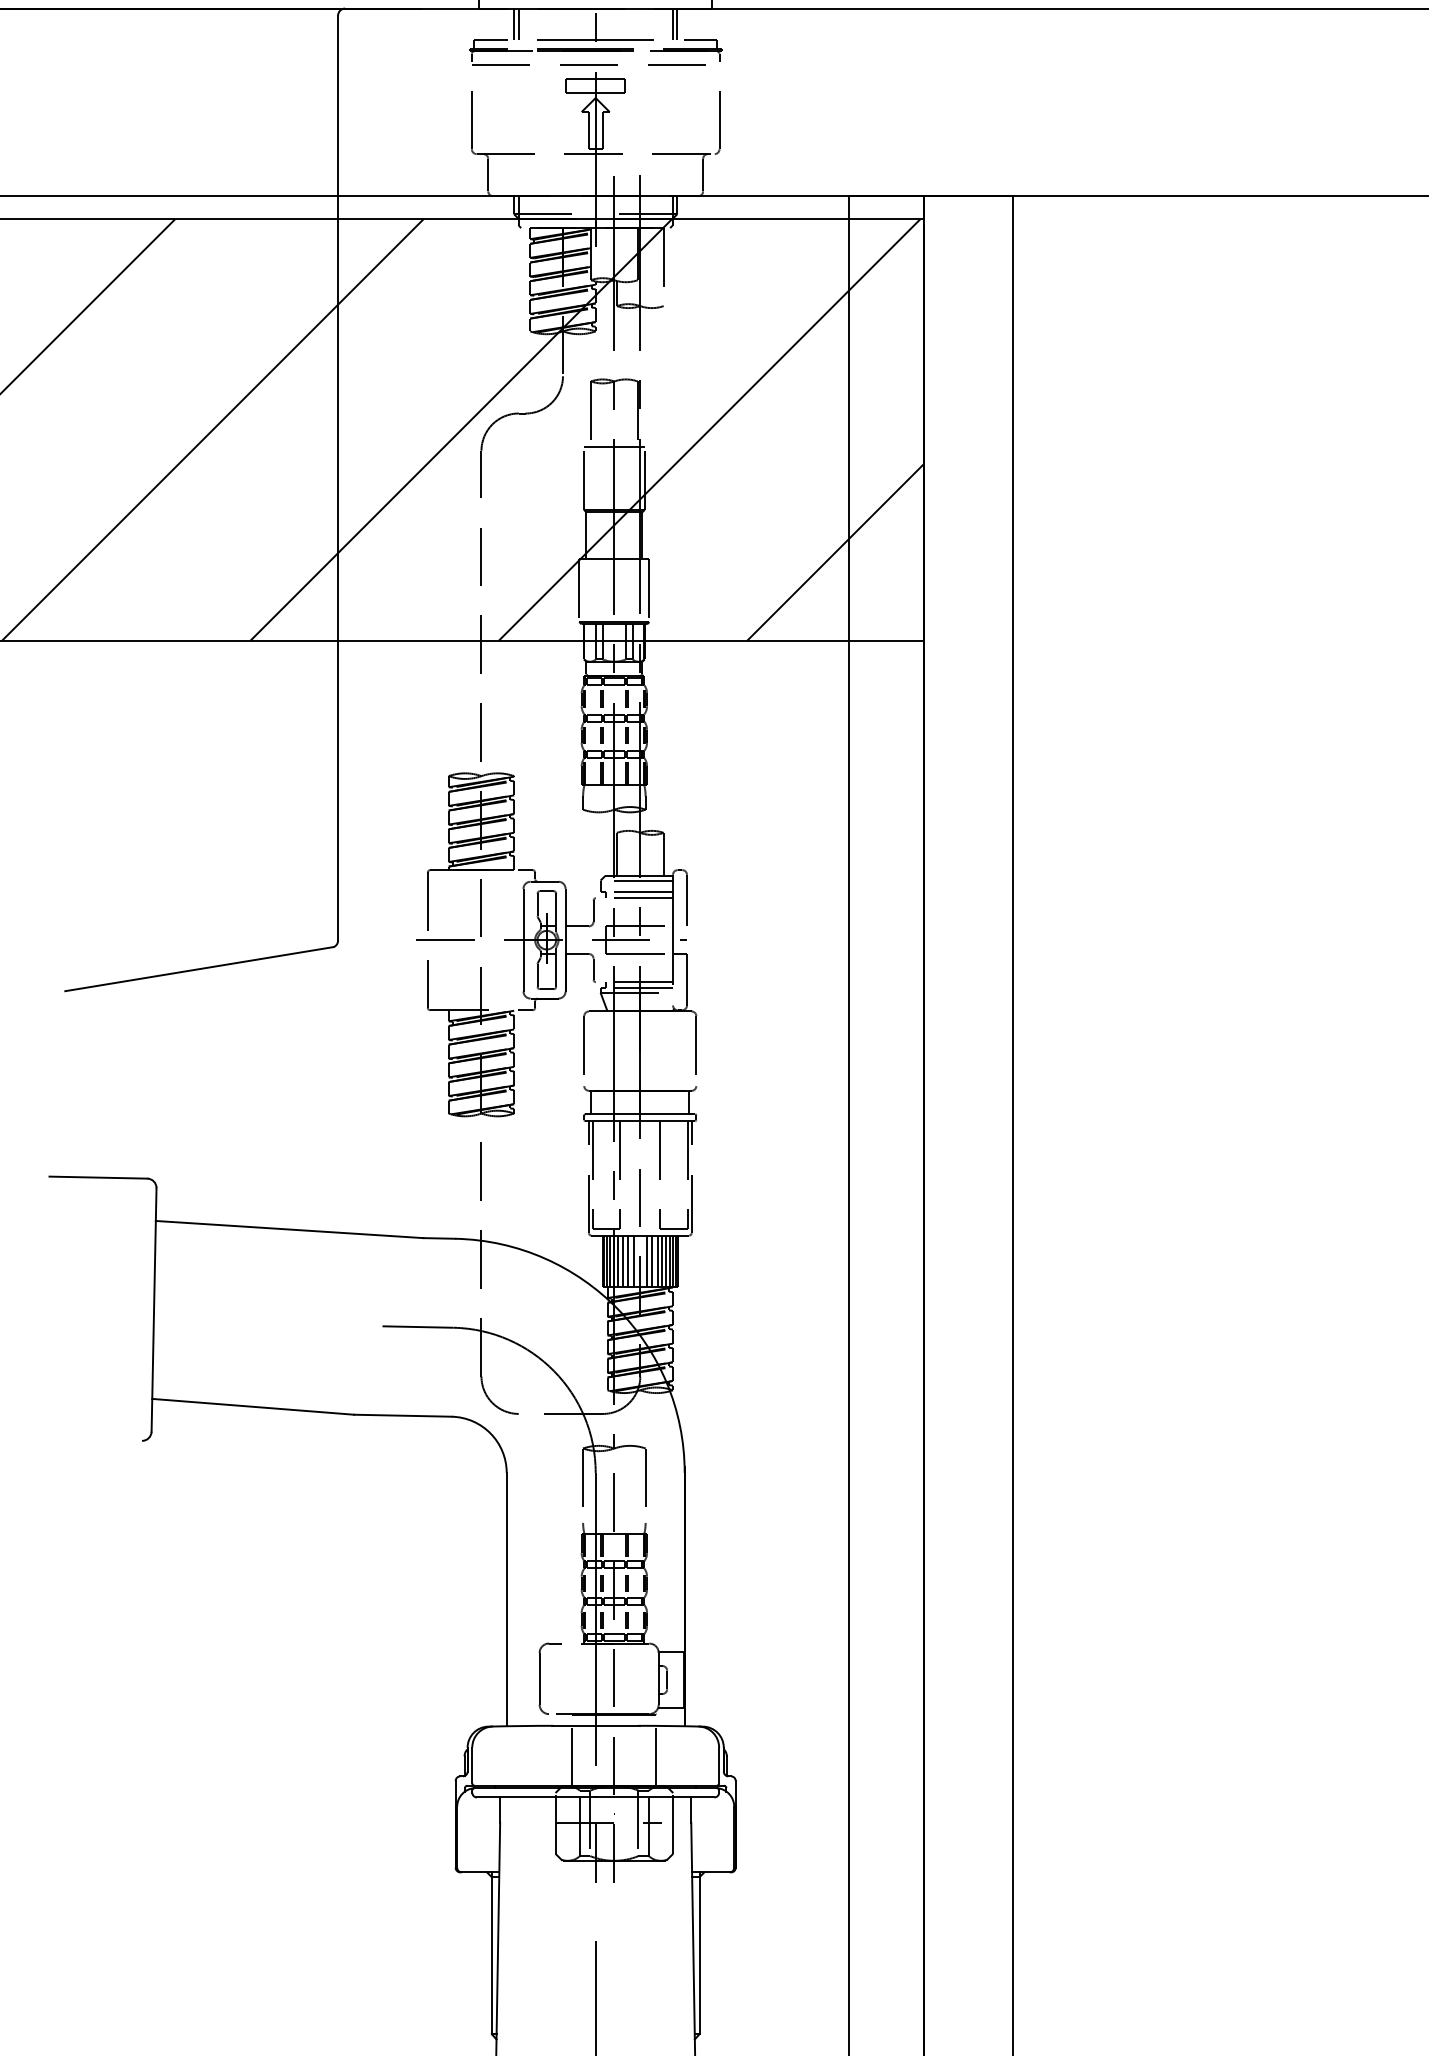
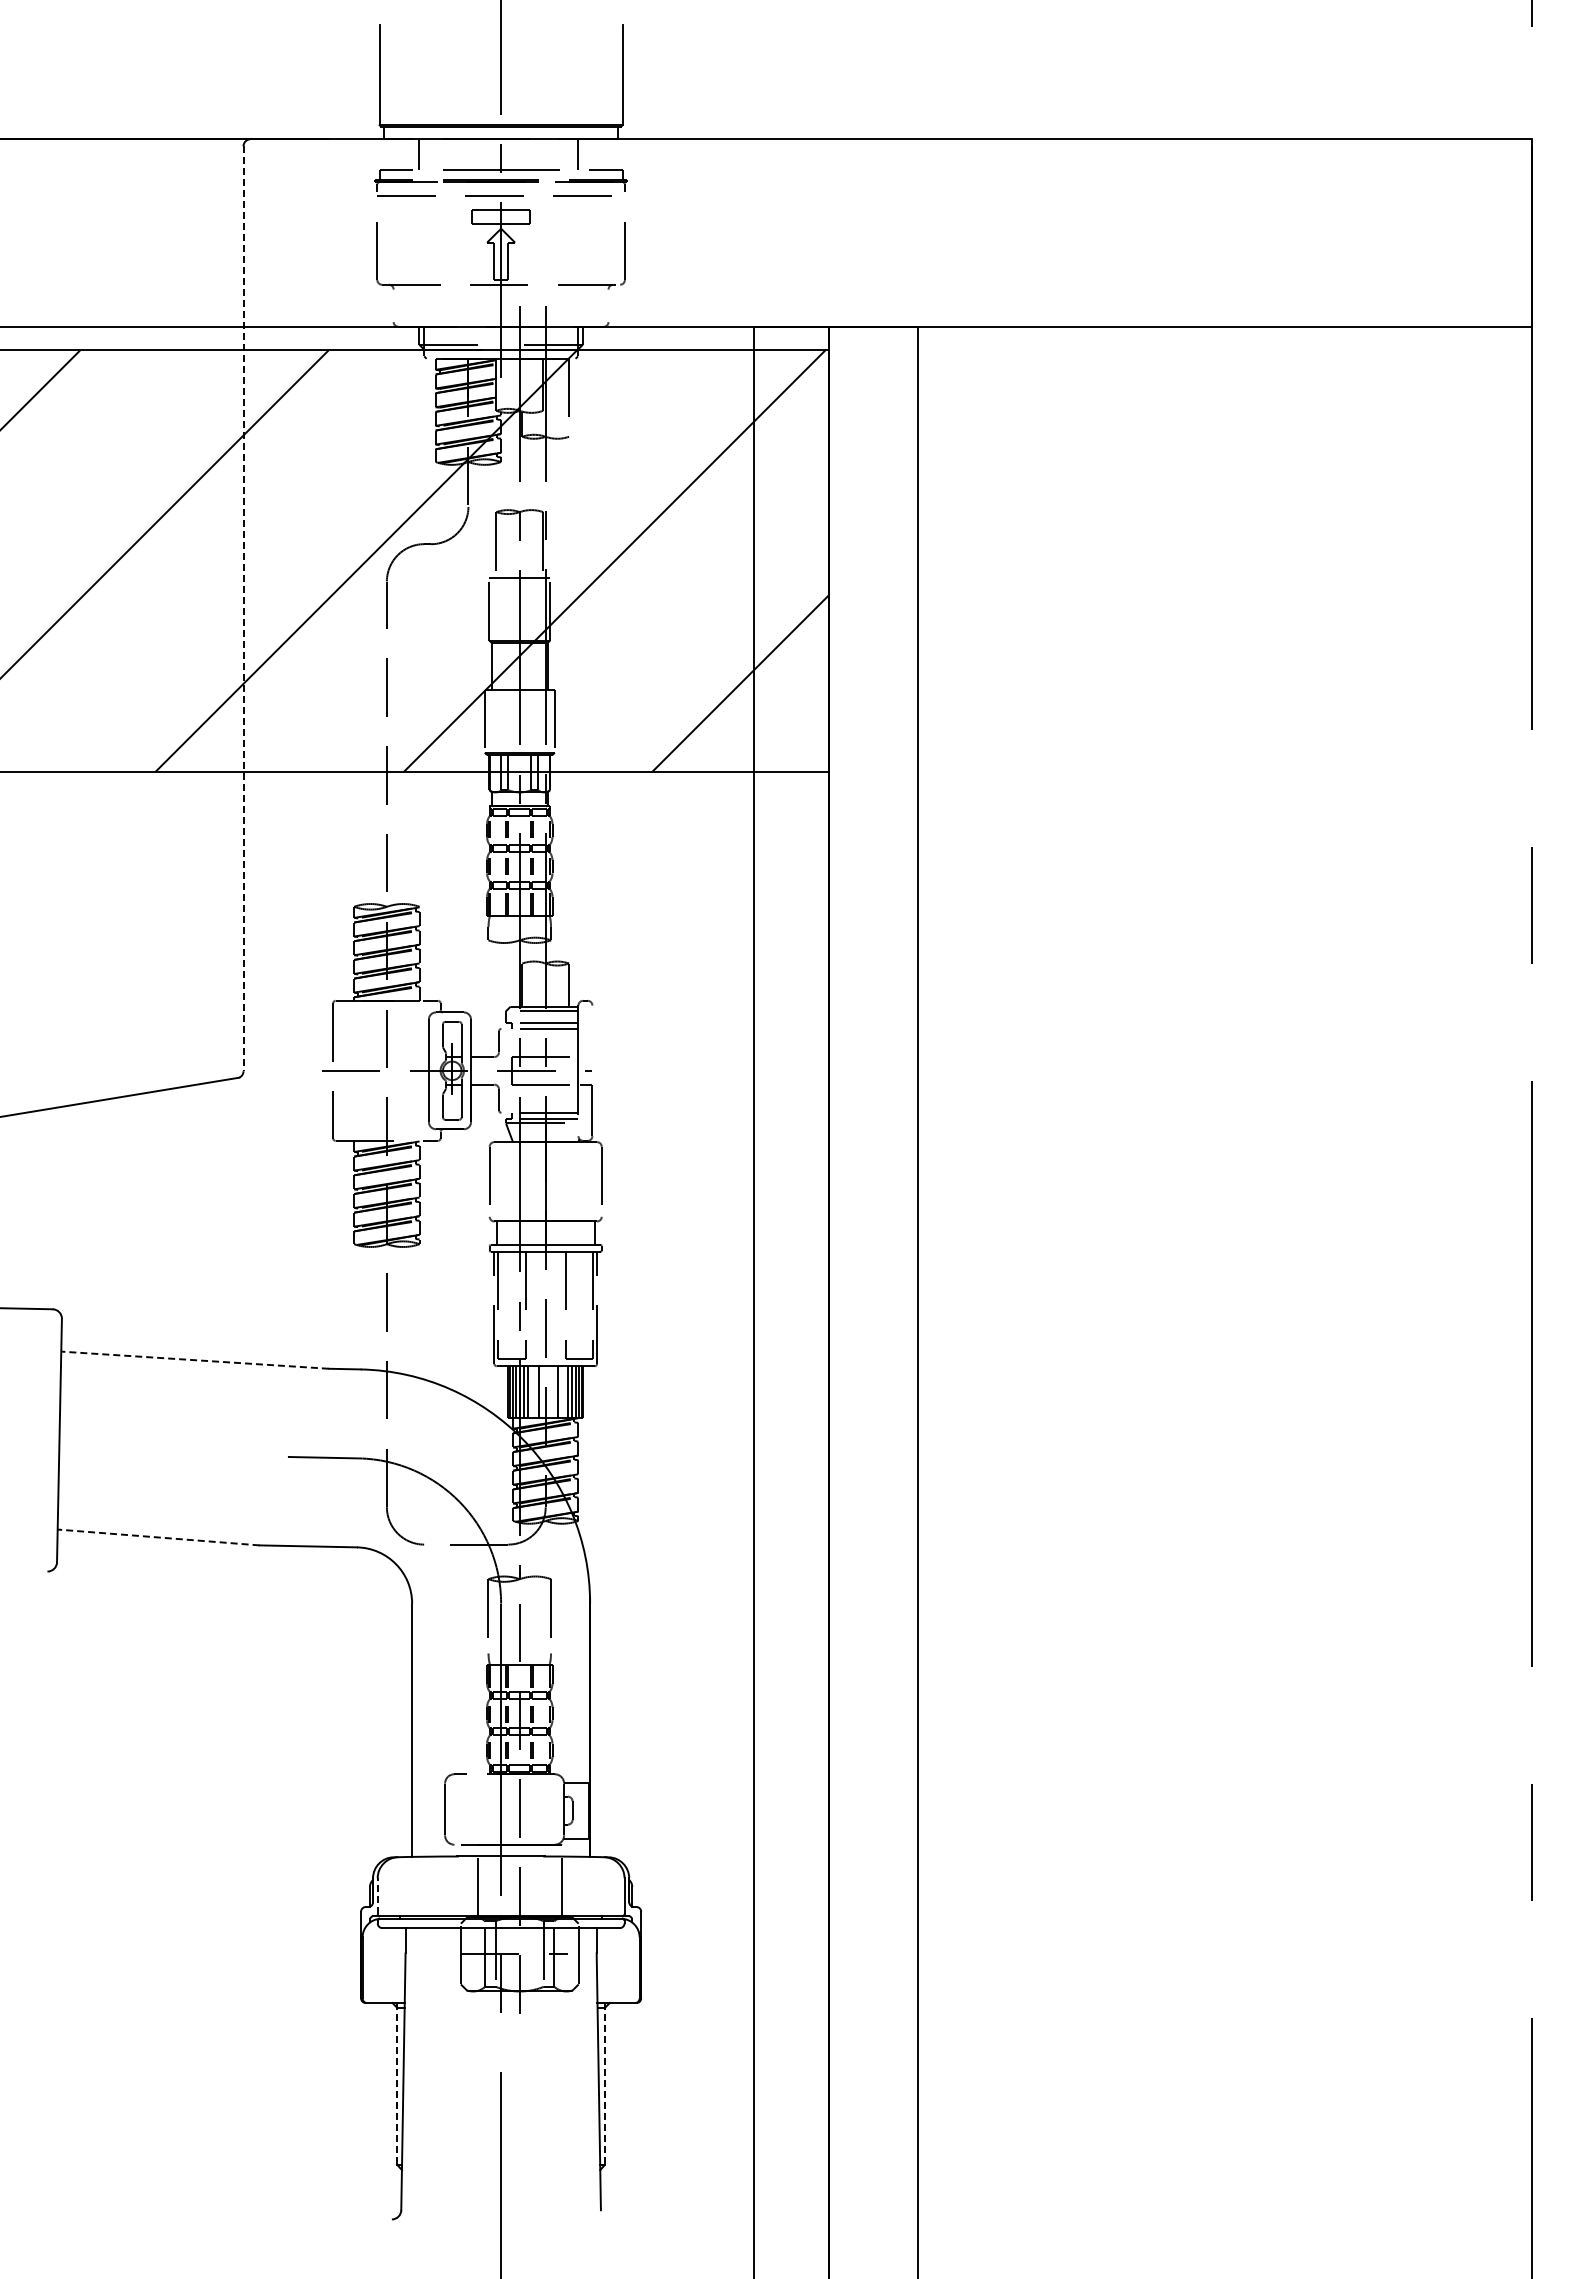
line: (519, 23) -> (424, 154), removed
line: (677, 23) -> (582, 154), removed
line: (488, 174) -> (393, 305), removed
line: (703, 174) -> (608, 305), removed
line: (338, 478) -> (243, 609), solid -> dashed
line: (687, 899) -> (592, 1030), removed
line: (289, 1229) -> (194, 1360), solid -> dashed
line: (628, 1260) -> (533, 1391), removed
line: (647, 1260) -> (552, 1391), removed
line: (658, 1260) -> (563, 1391), removed
line: (253, 1406) -> (158, 1537), solid -> dashed
line: (472, 1765) -> (377, 1896), solid -> dashed
line: (492, 1951) -> (397, 2082), solid -> dashed
line: (700, 1951) -> (605, 2082), solid -> dashed

